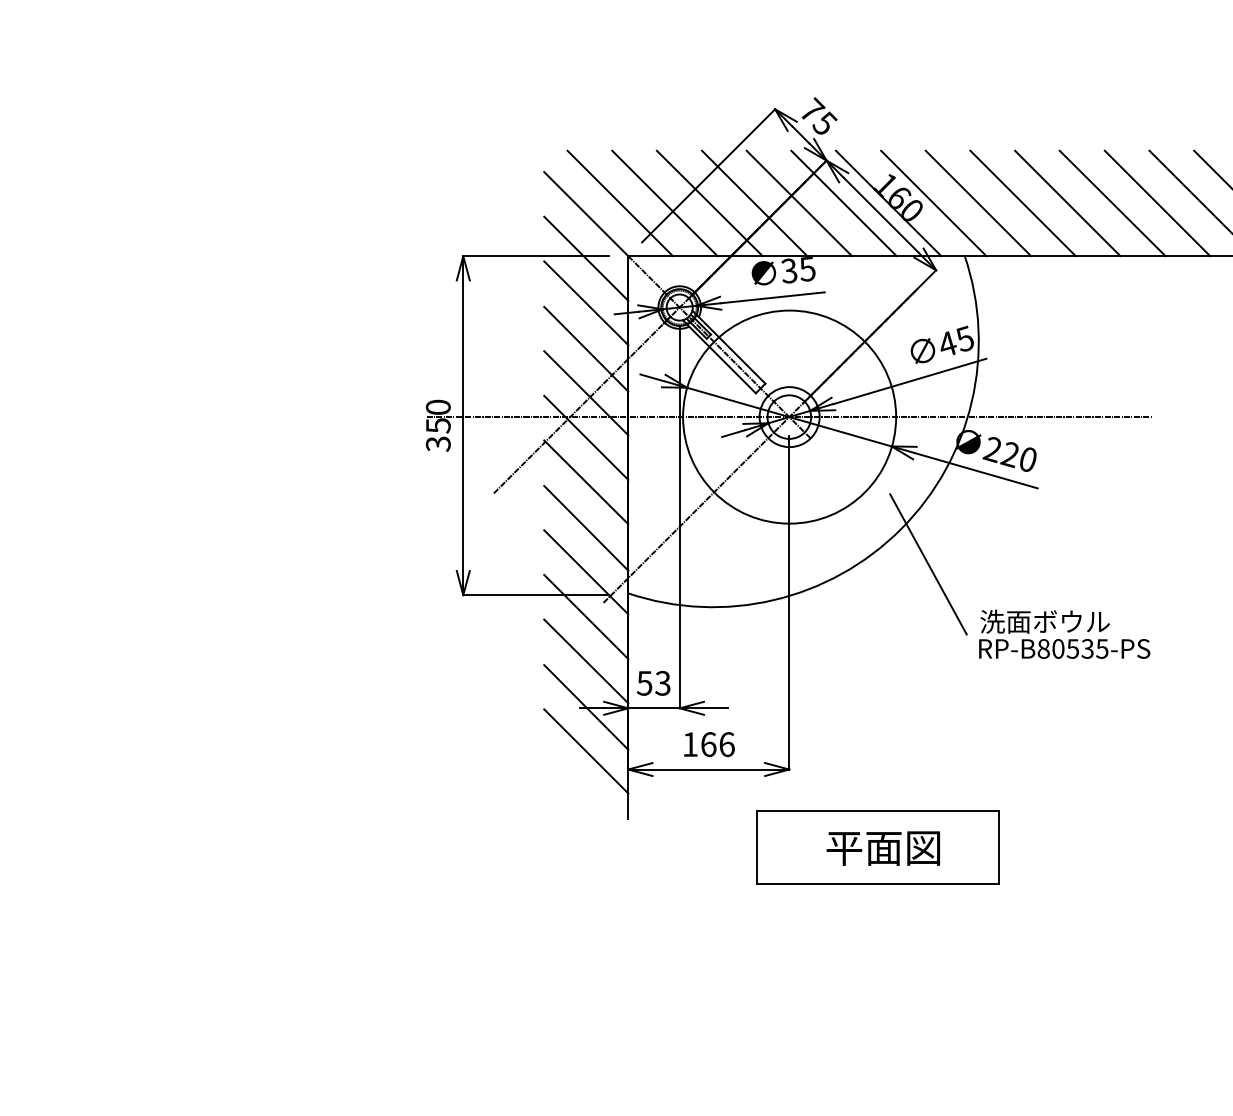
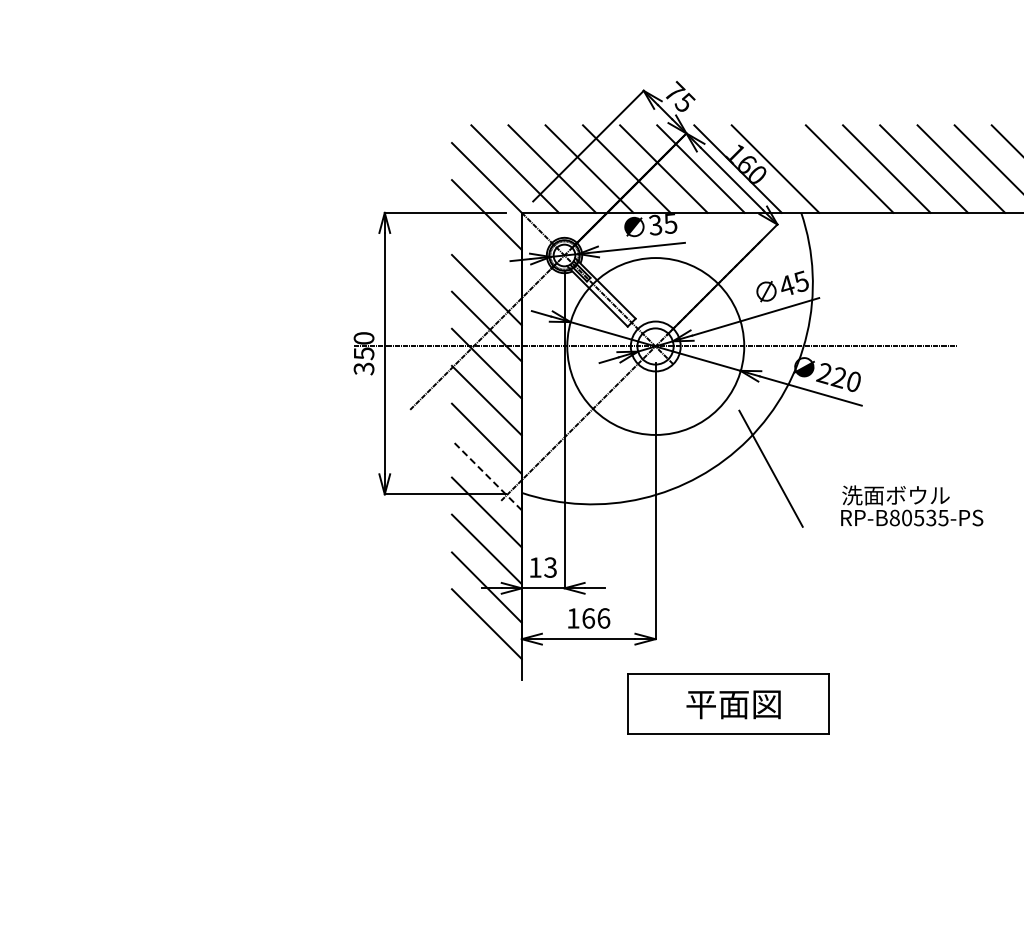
line: (978, 202) -> (812, 168), removed
line: (585, 302) -> (486, 251), removed
line: (585, 572) -> (486, 475), solid -> dashed
text: (1065, 633) -> (912, 505), moved
text: (643, 683) -> (534, 567), 53 -> 13

